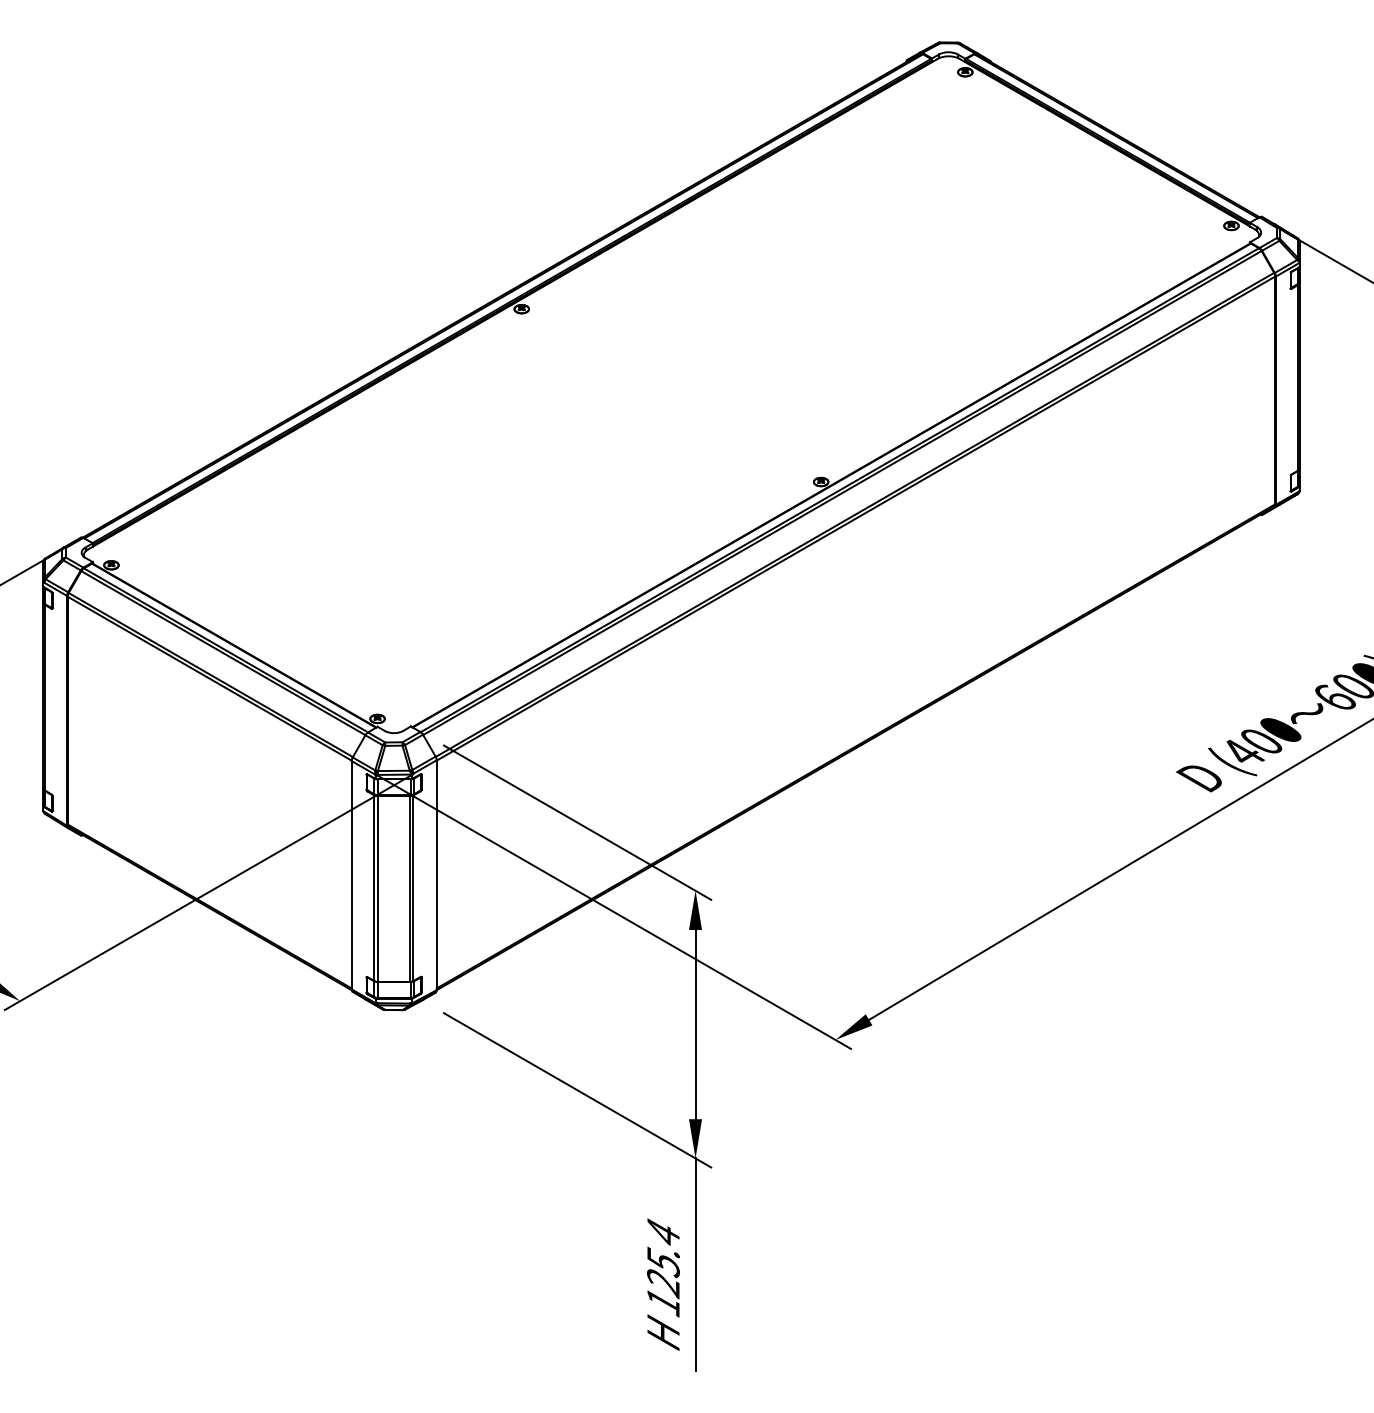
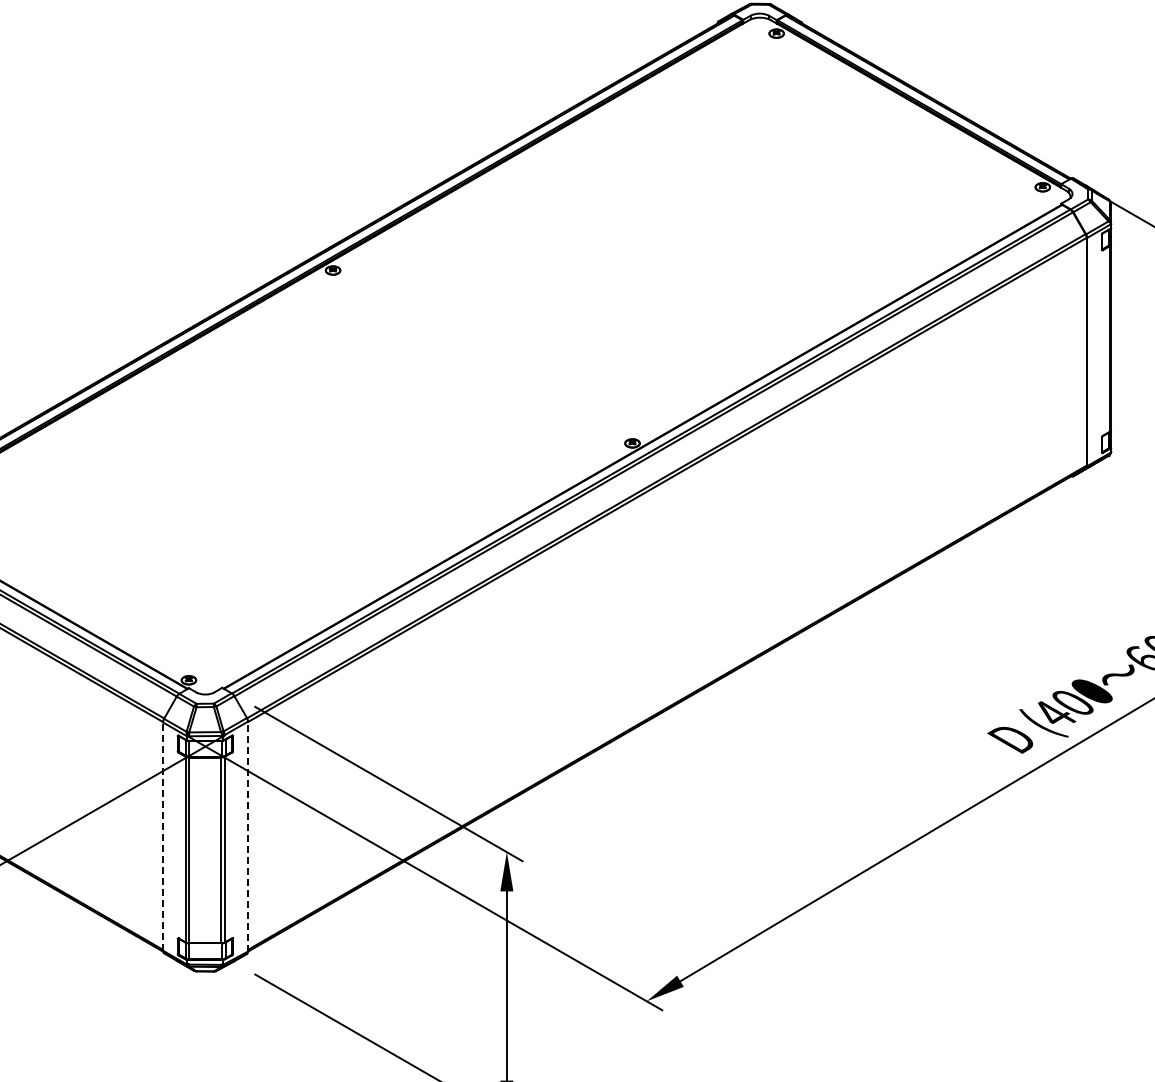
line: (351, 874) -> (162, 835), solid -> dashed
line: (436, 875) -> (247, 836), solid -> dashed

